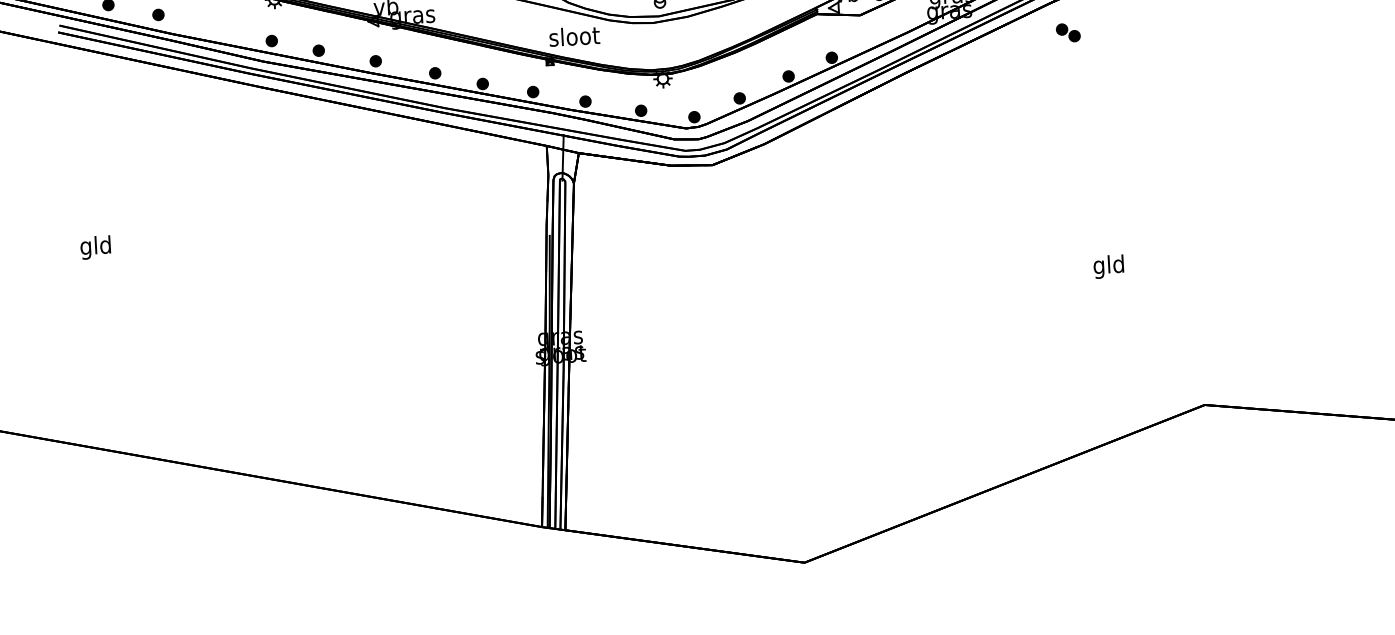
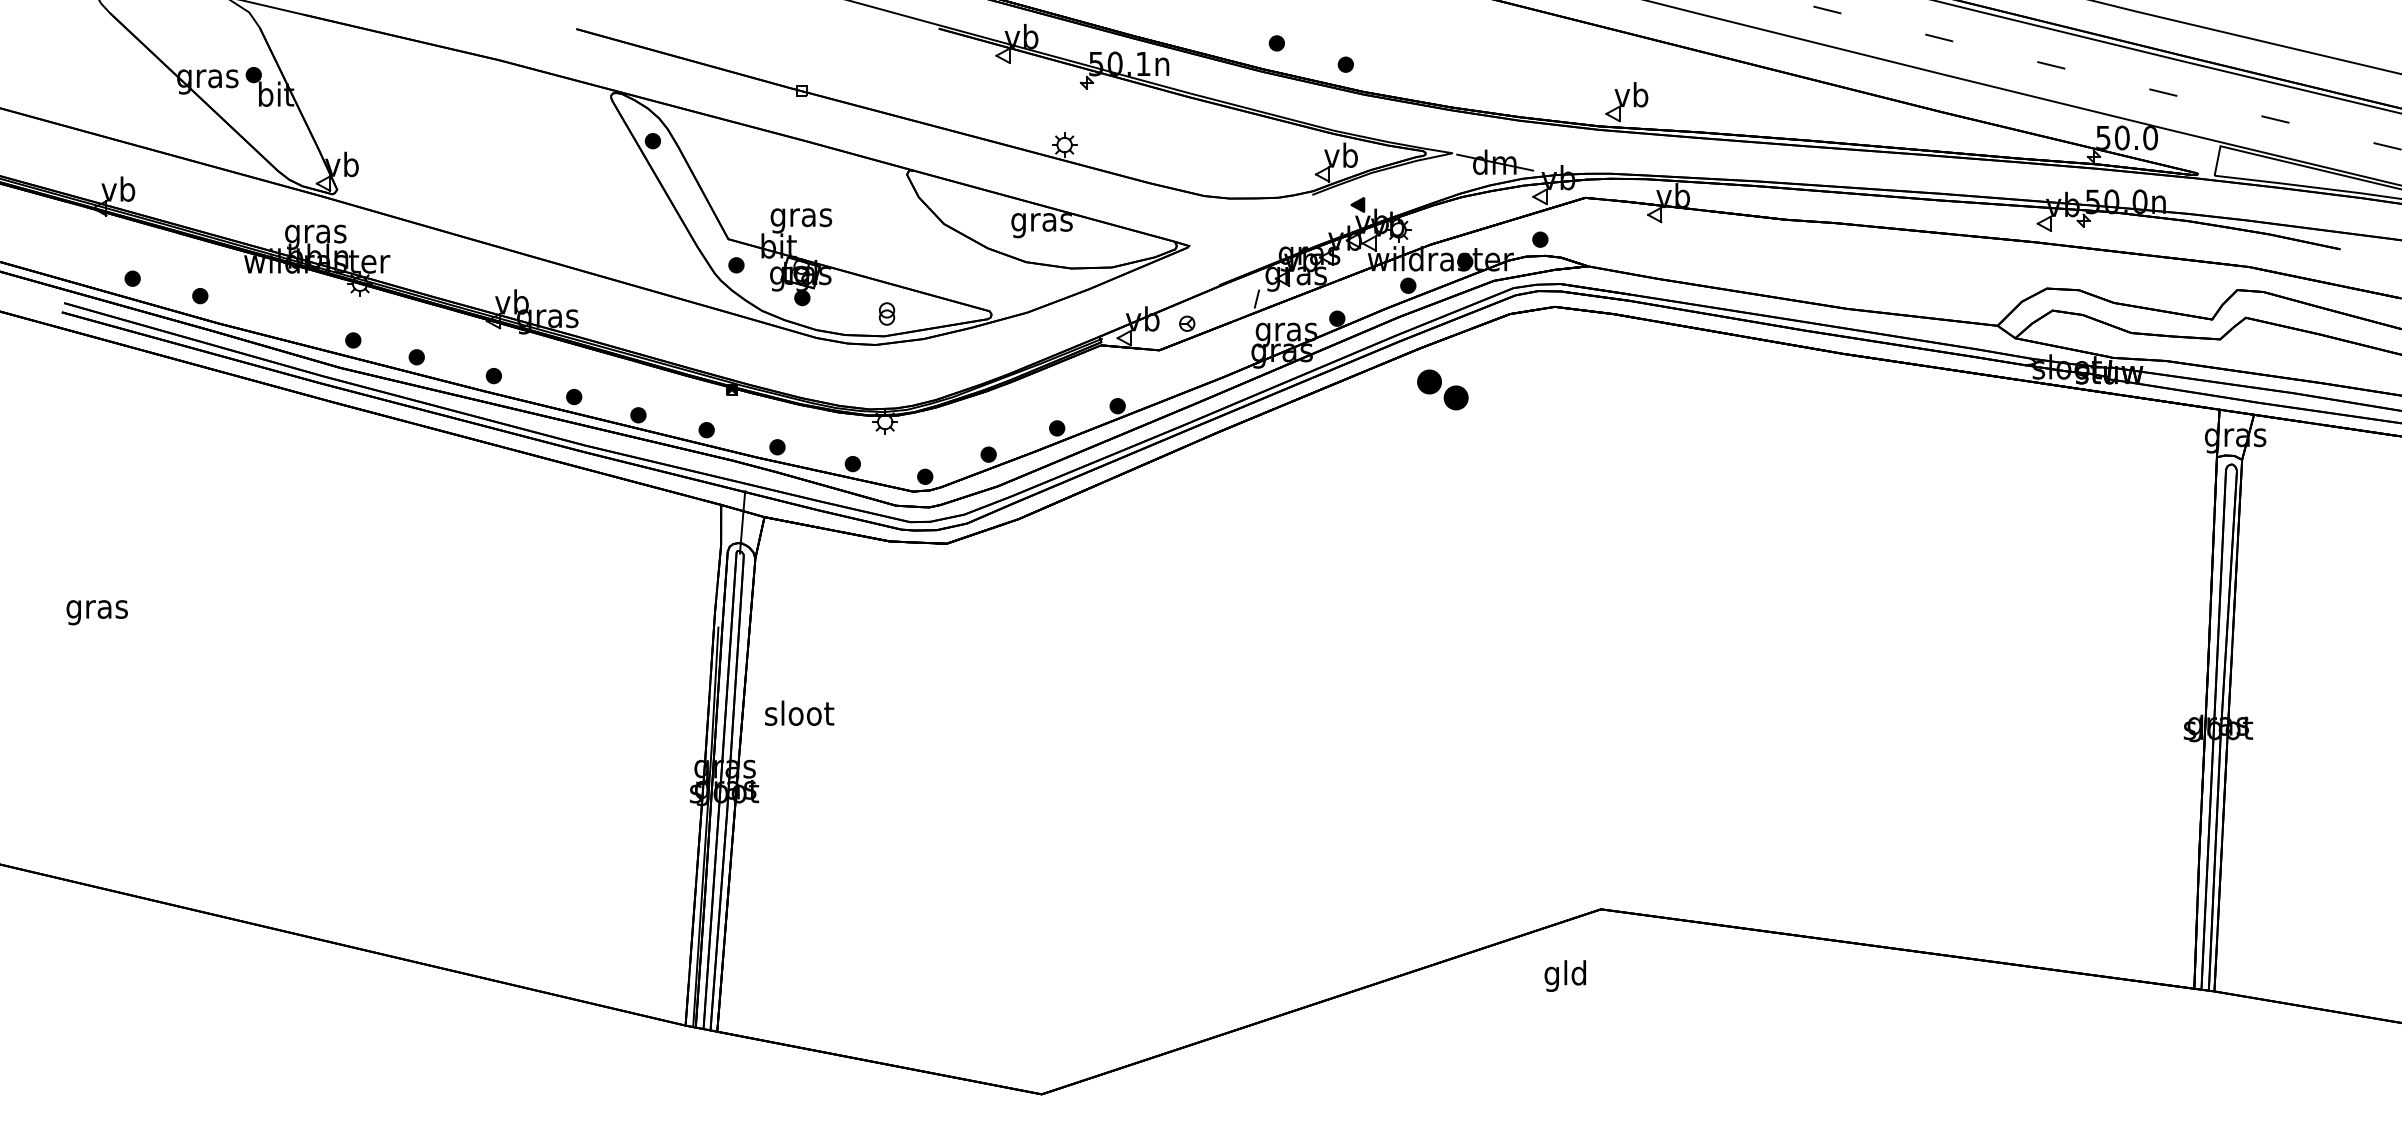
part: (1068, 33) -> (1442, 390), size x1.6
text: (574, 35) -> (799, 712), moved
text: (95, 247) -> (96, 609), gld -> gras
text: (1108, 266) -> (1564, 975), moved

